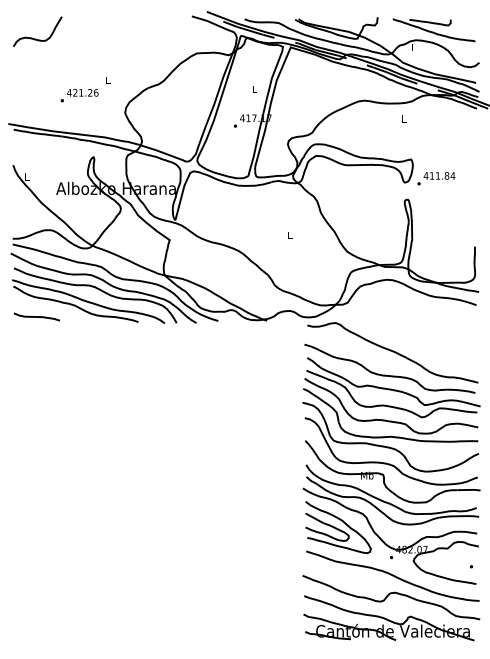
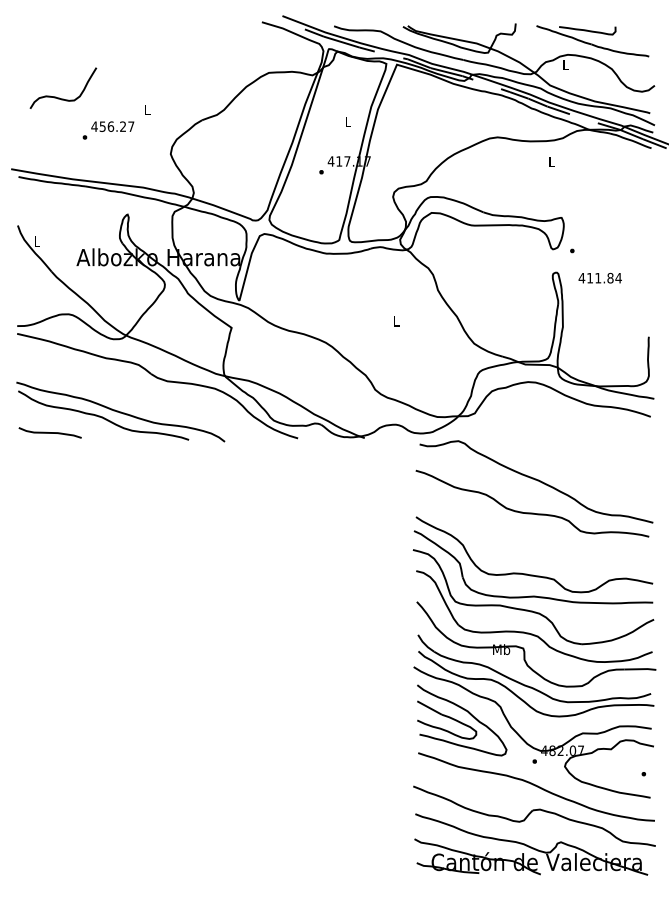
curve: (34, 38) -> (59, 97), moved
text: (85, 92) -> (116, 126), 421.26 -> 456.27
text: (438, 175) -> (599, 277), moved
part: (103, 288) -> (141, 393), removed
part: (393, 387) -> (537, 529), removed

